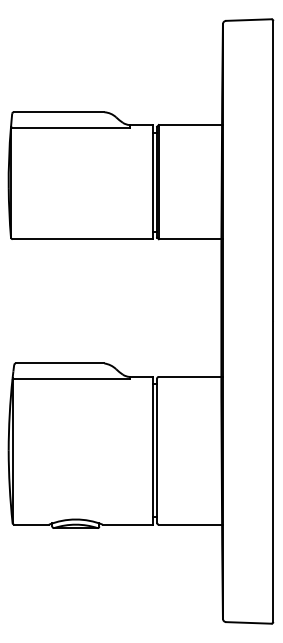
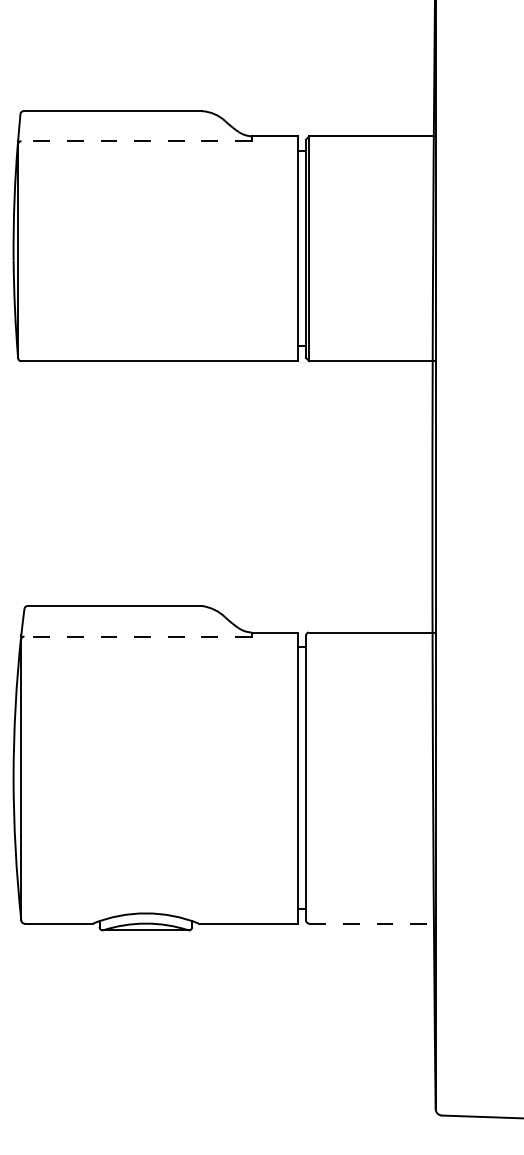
line: (70, 127) -> (135, 141), solid -> dashed
line: (71, 378) -> (137, 635), solid -> dashed
line: (191, 524) -> (373, 923), solid -> dashed

